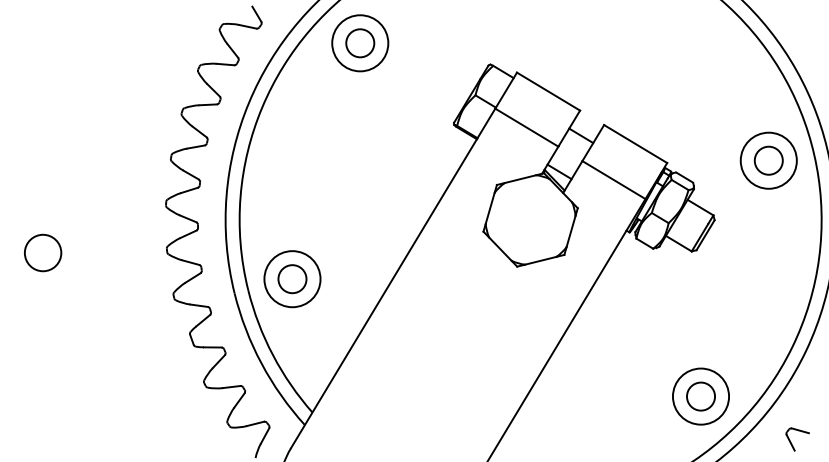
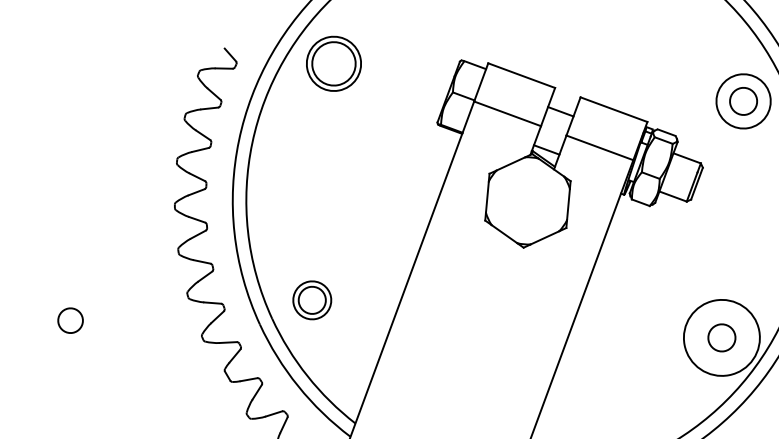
circle: (360, 43) -> (334, 64), size x1.6
circle: (43, 252) -> (70, 320), size x0.7
circle: (292, 279) -> (312, 300), size x0.7
circle: (700, 396) -> (721, 337), size x1.4

